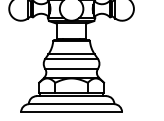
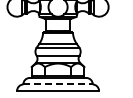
line: (72, 104) -> (58, 84), solid -> dashed

